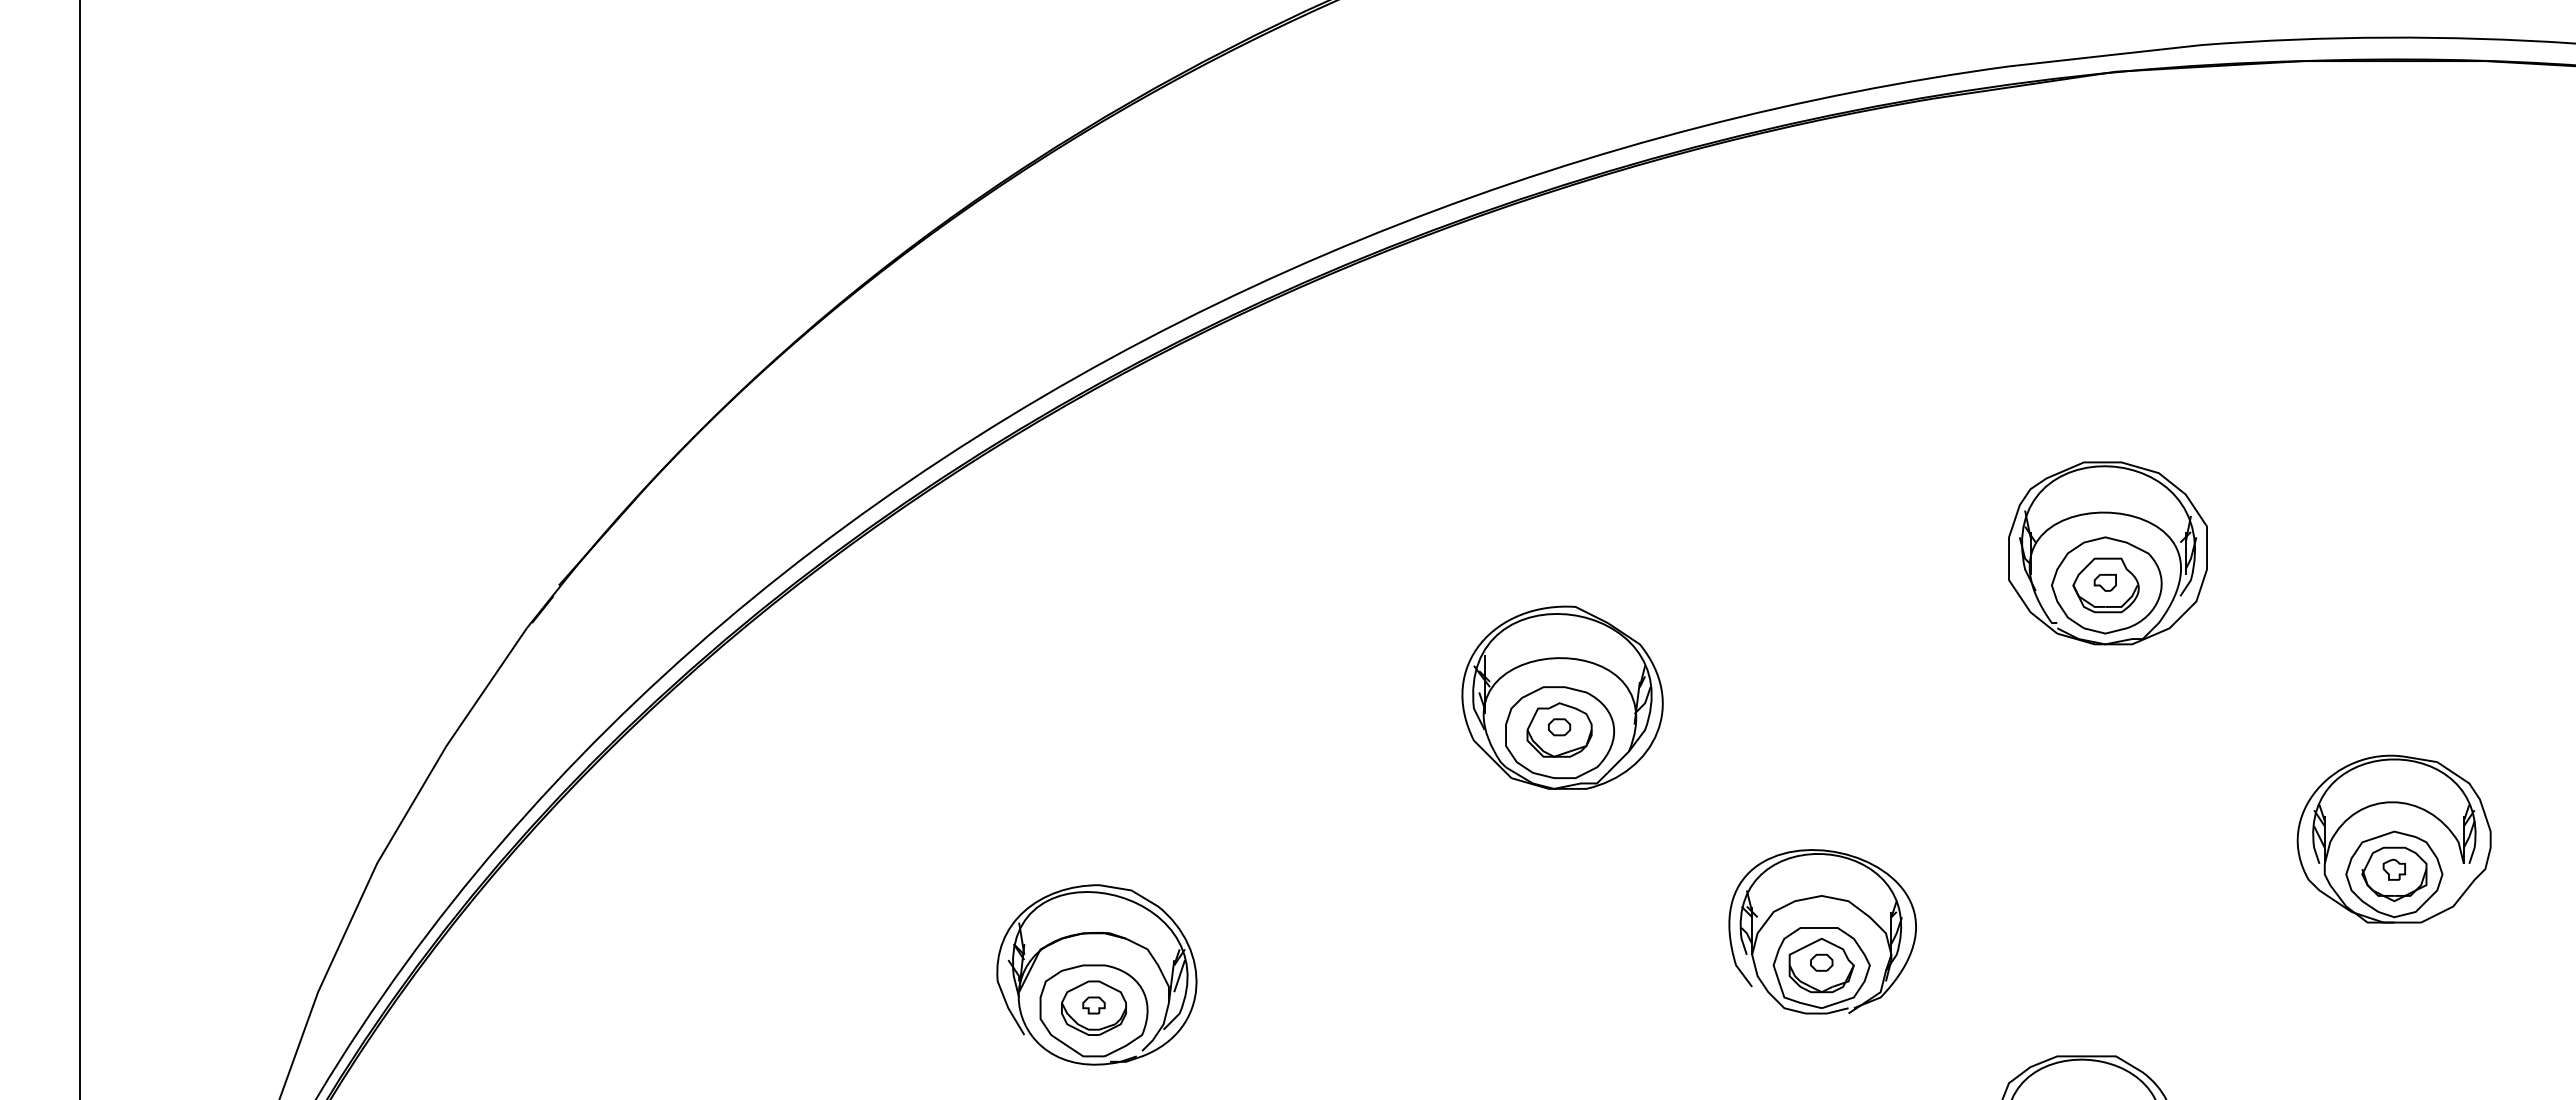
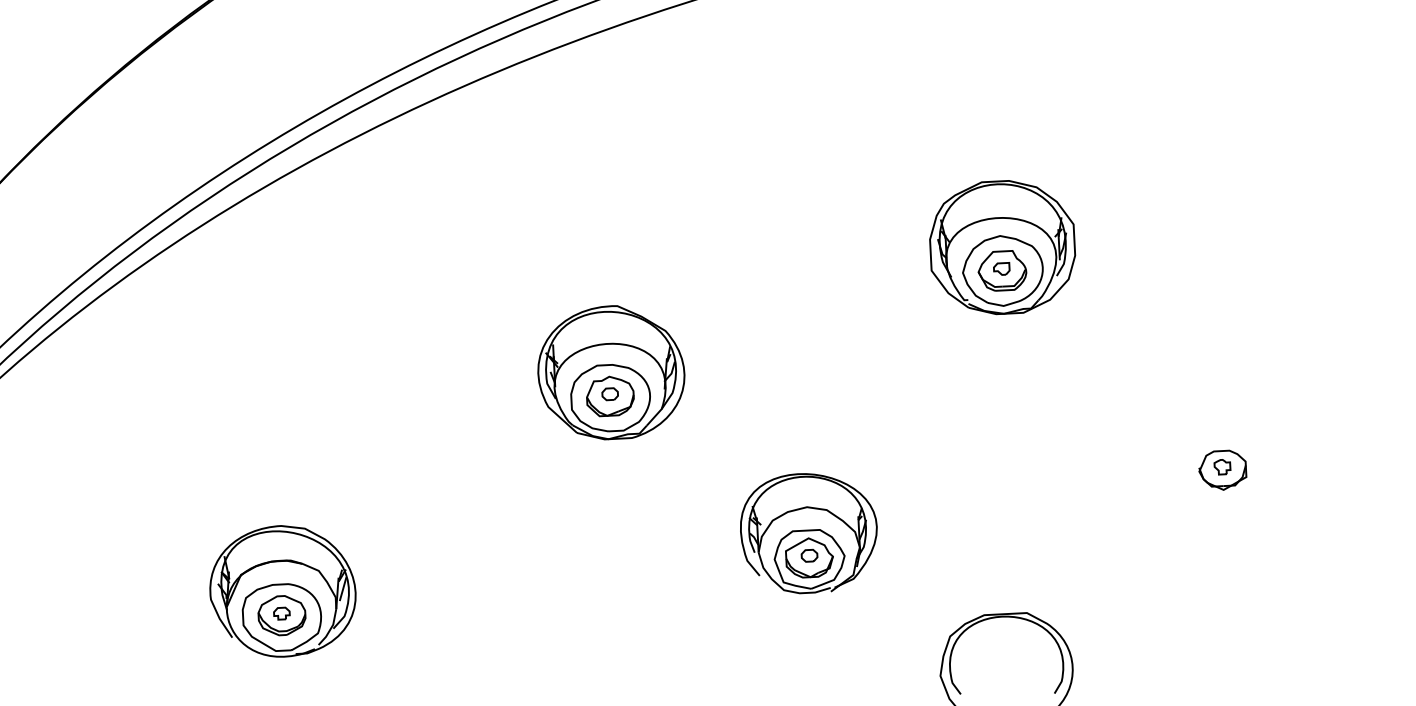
part: (2393, 838) -> (1220, 444), removed

